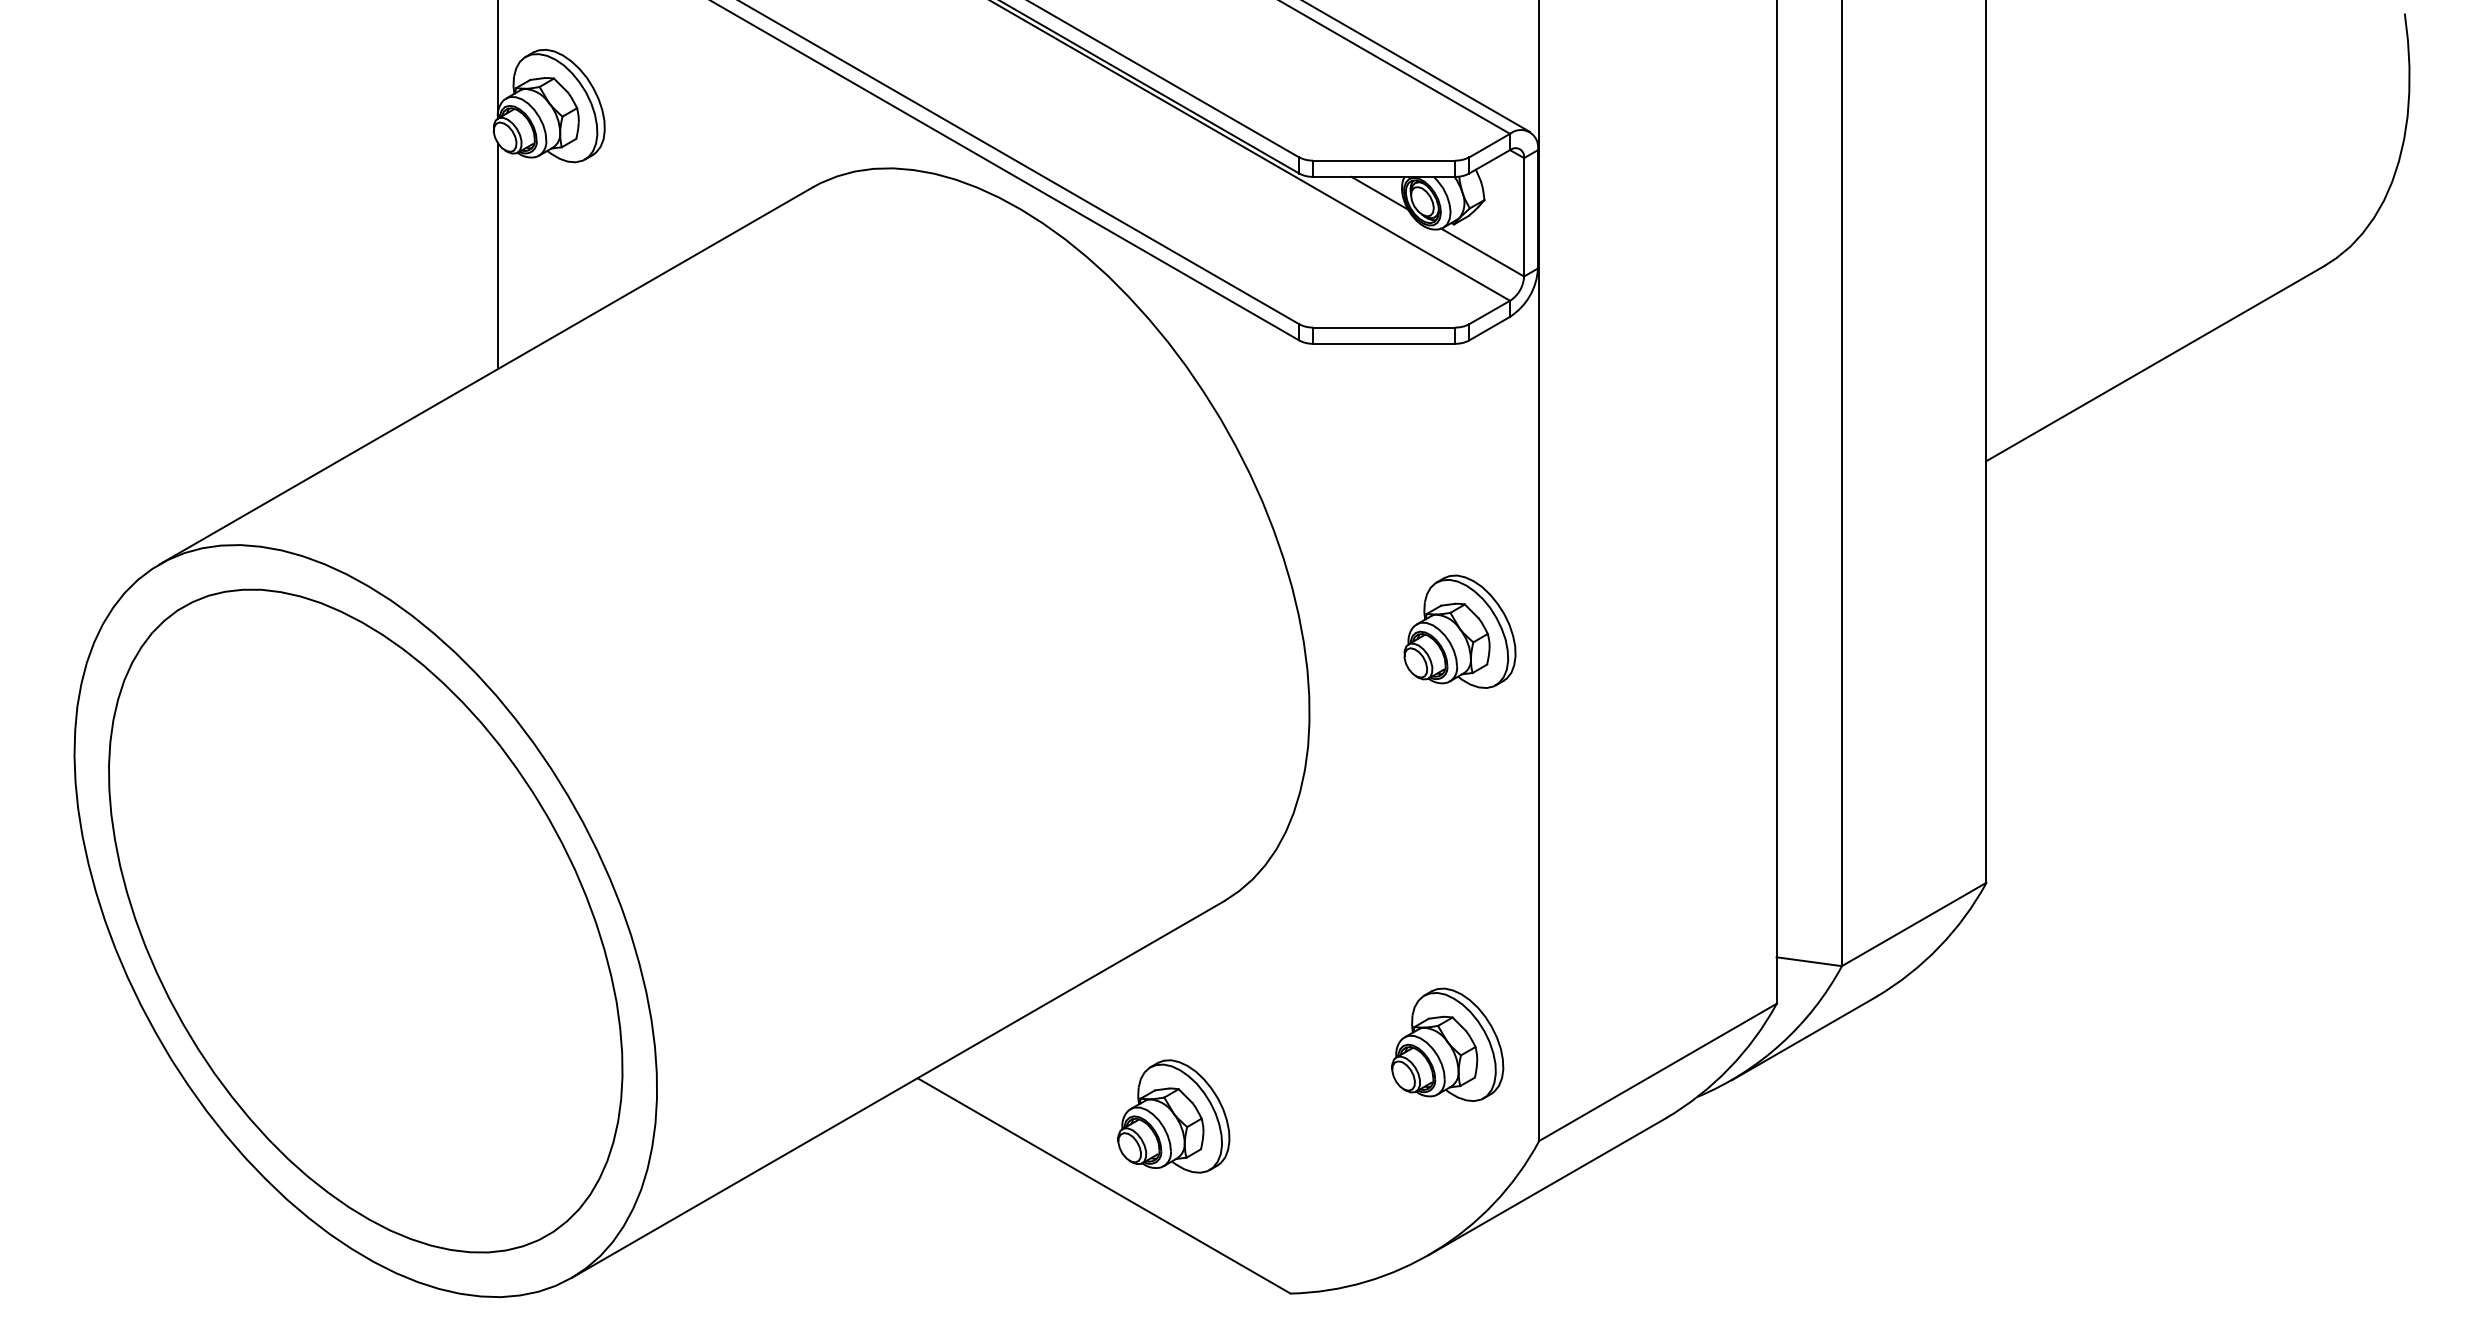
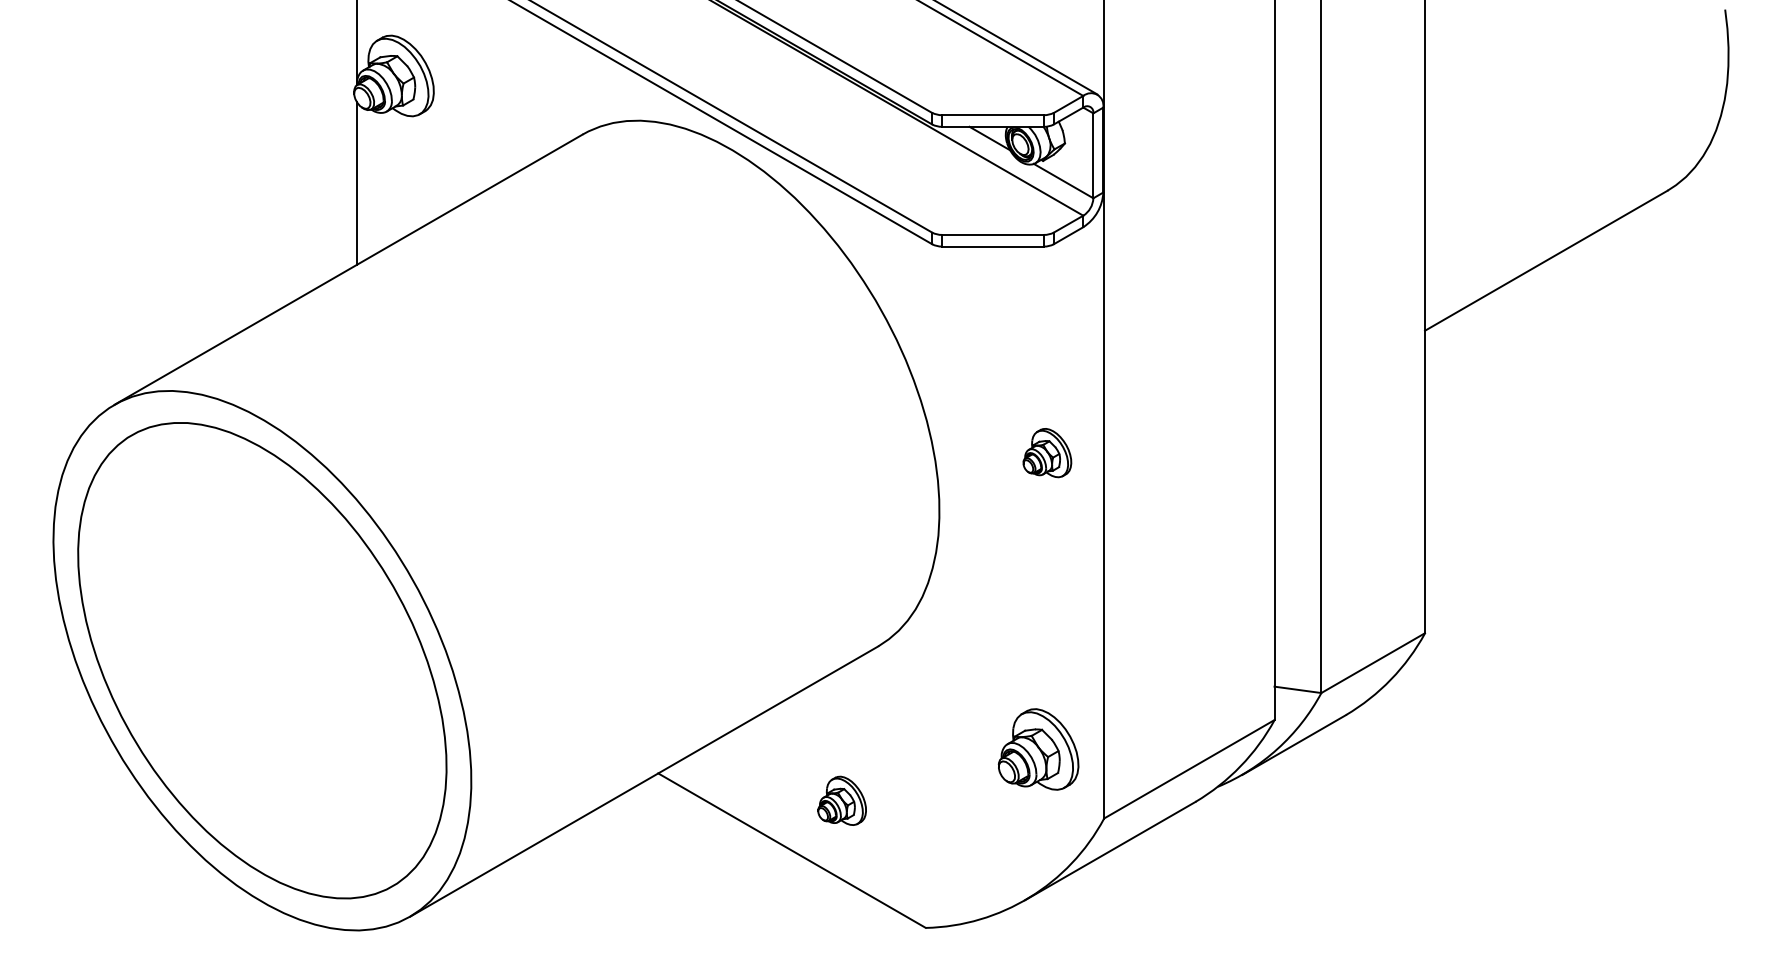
part: (1459, 631) -> (1047, 452), size x0.6
part: (1173, 1116) -> (841, 800), size x0.6

